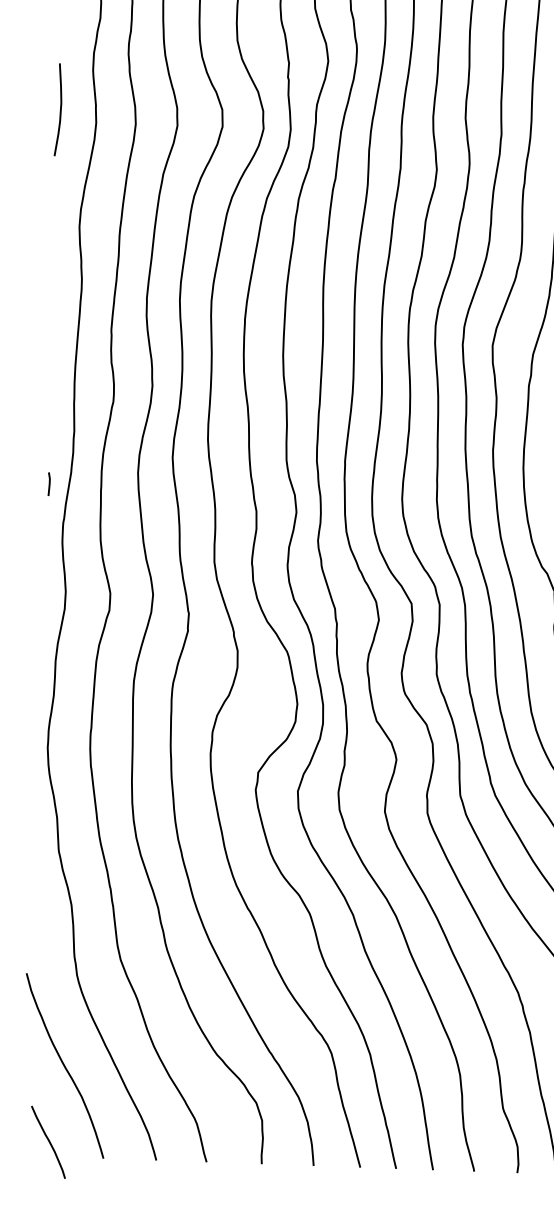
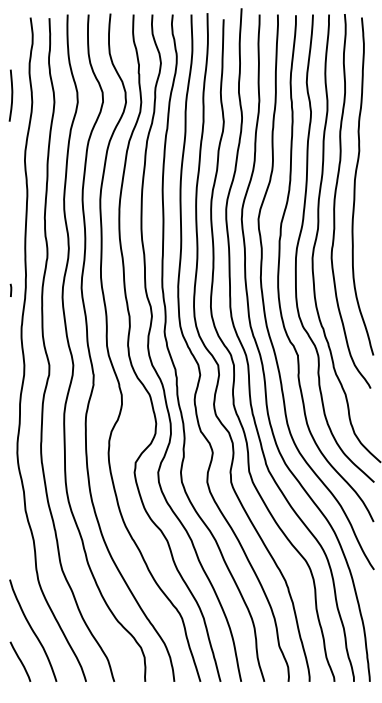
line: (48, 482) -> (10, 289), moved
line: (48, 1141) -> (20, 661), moved

